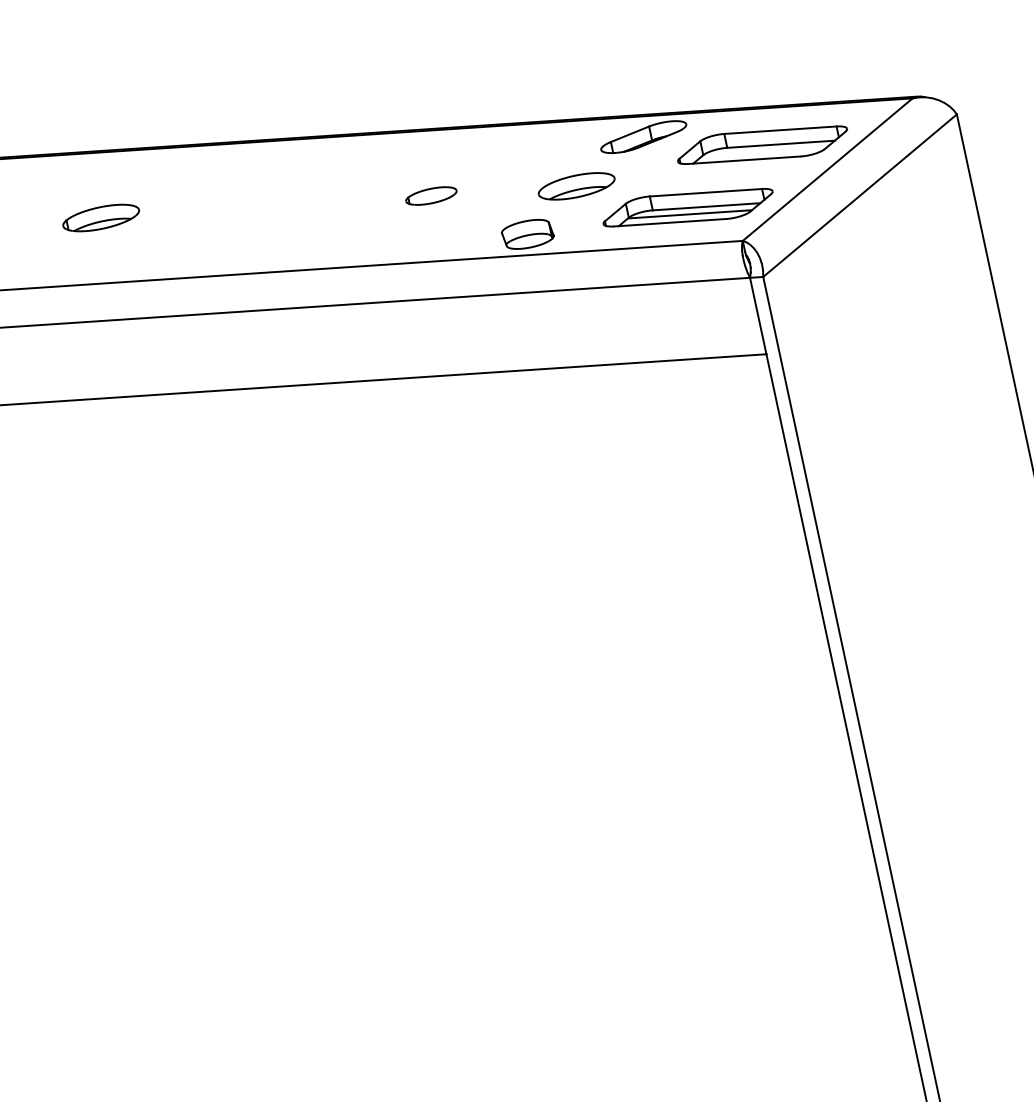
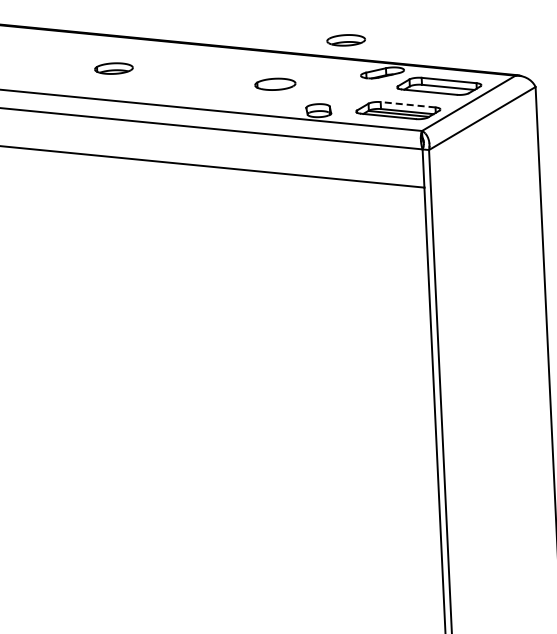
part: (575, 186) -> (345, 40), moved
line: (706, 192) -> (408, 104), solid -> dashed
part: (429, 196) -> (274, 84), size x1.6

